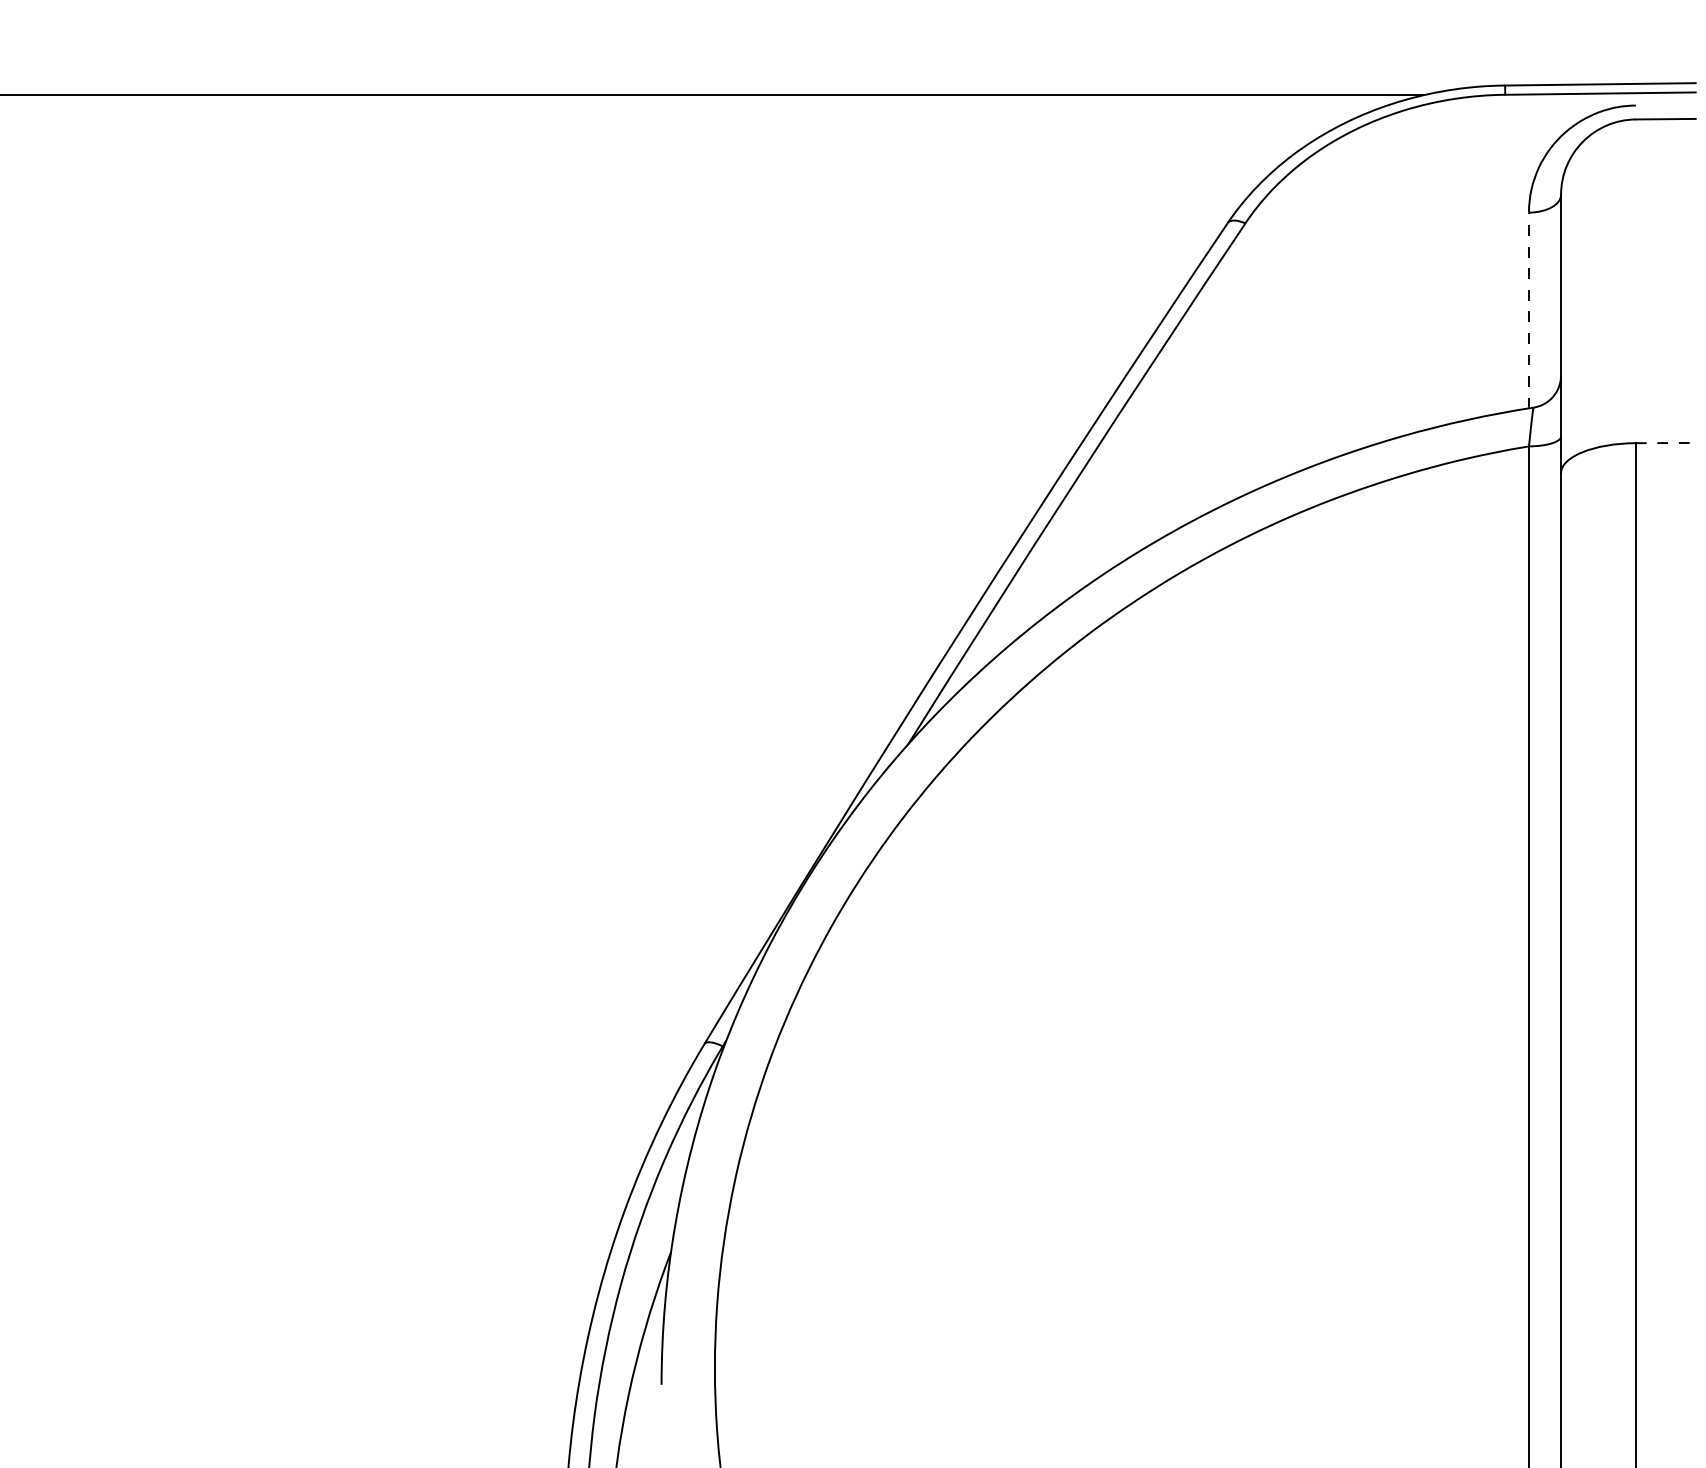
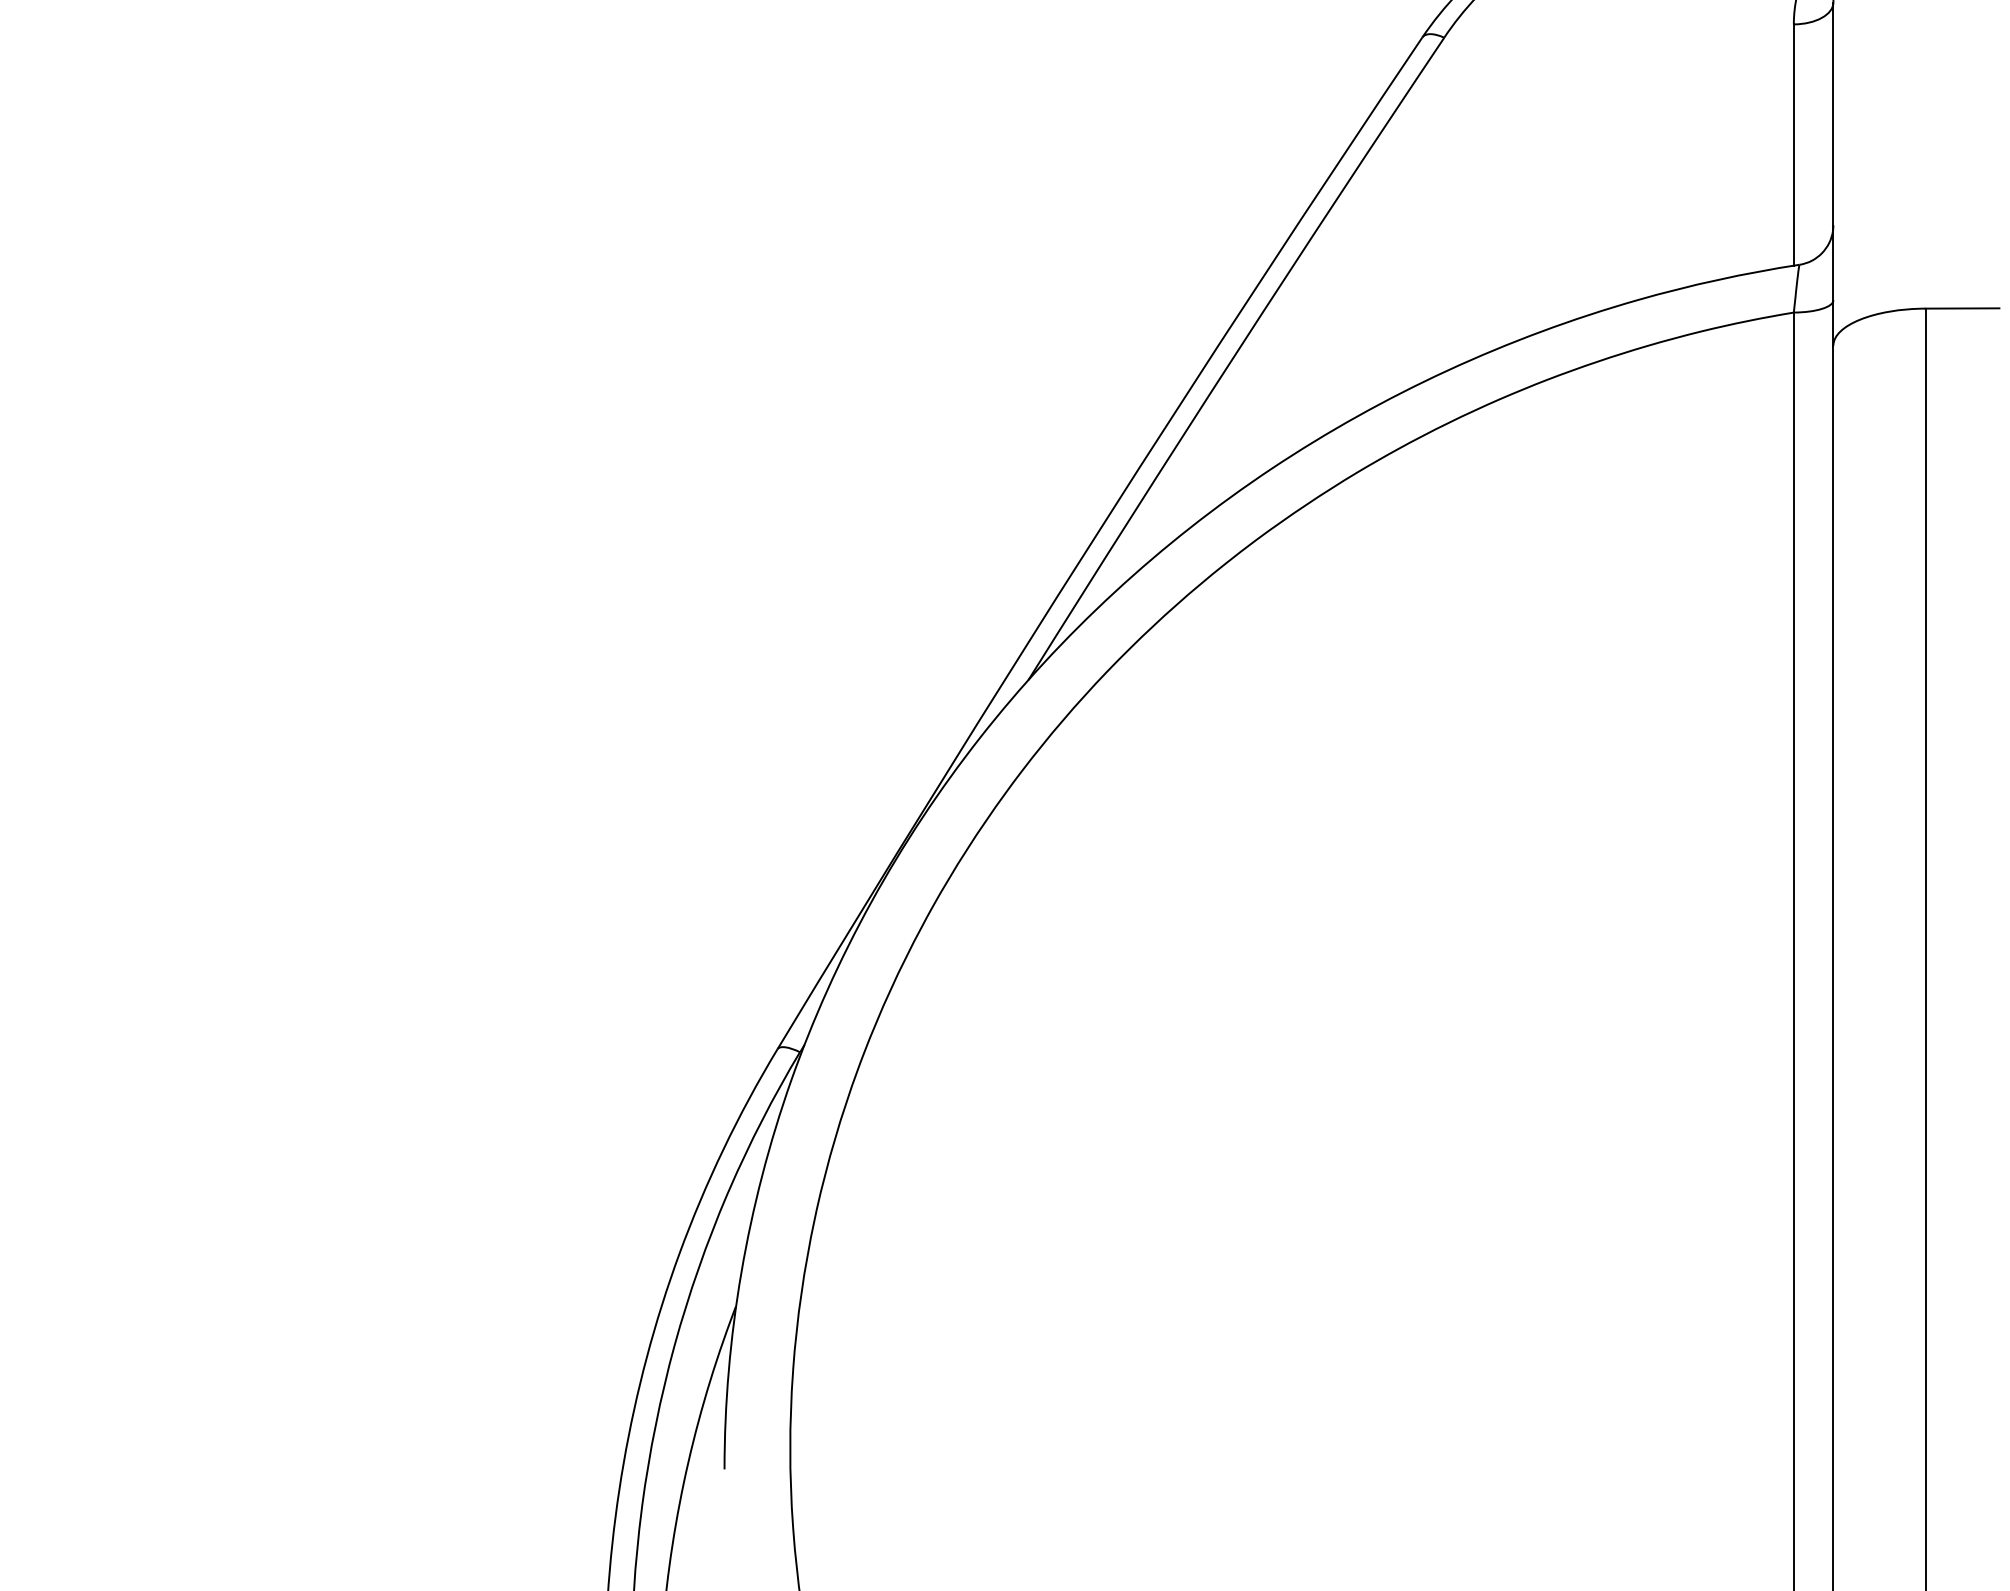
line: (1528, 310) -> (1793, 145), dashed -> solid
line: (1665, 443) -> (1962, 309), dashed -> solid

